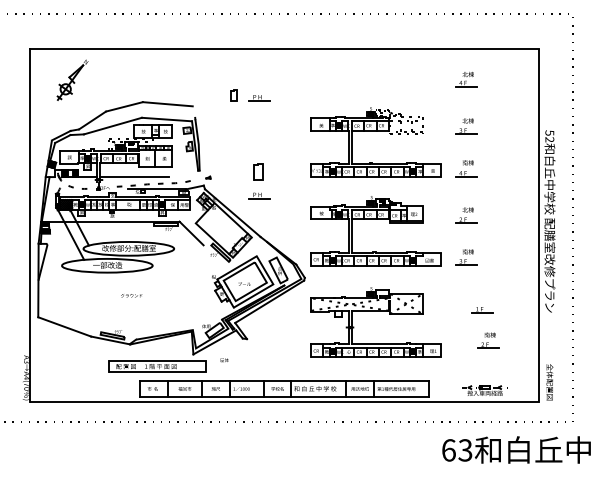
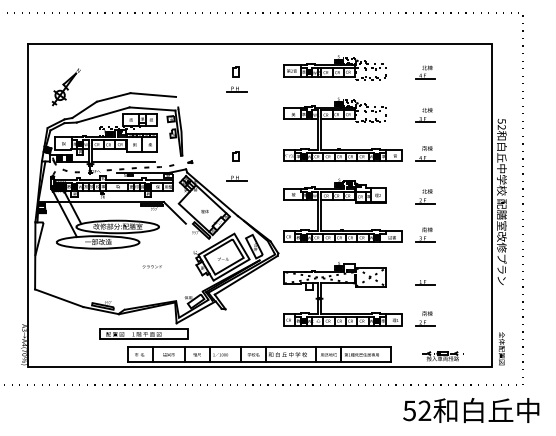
part: (366, 74) -> (334, 67), added
part: (71, 80) -> (65, 87), moved
part: (233, 94) -> (235, 71), moved
part: (257, 171) -> (235, 156), size x0.62
text: (130, 295) -> (151, 266), moved
part: (482, 309) -> (425, 282), moved
part: (488, 340) -> (425, 318), moved
text: (223, 360) -> (204, 211), moved
text: (457, 449) -> (417, 410), 63 -> 52

